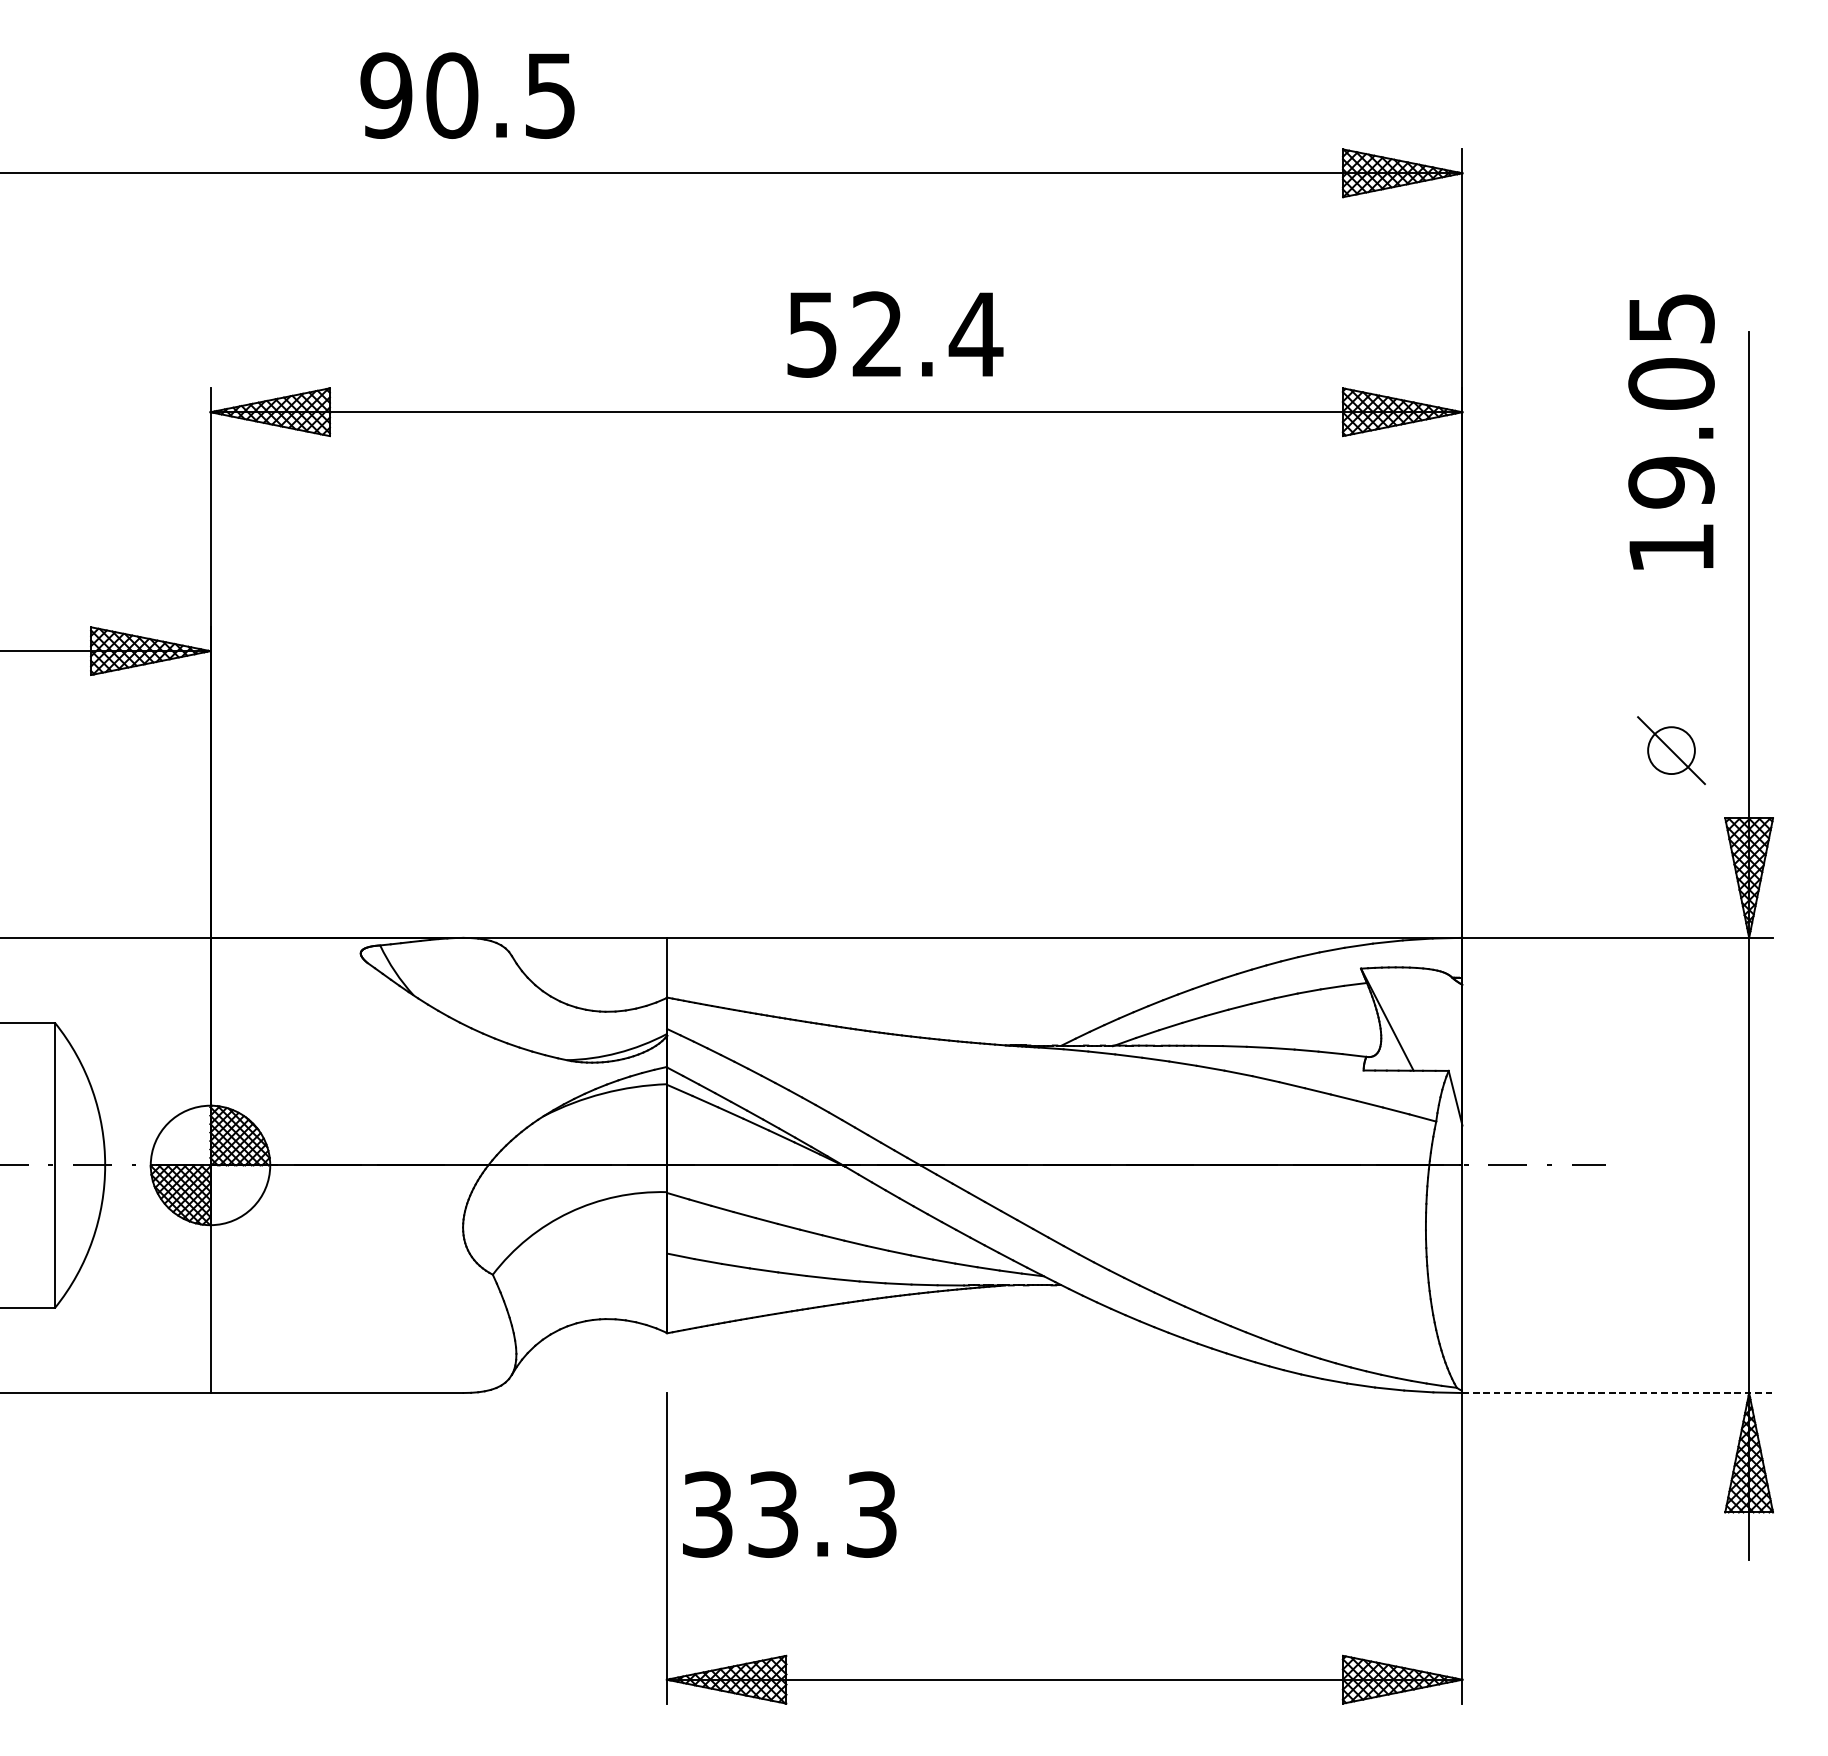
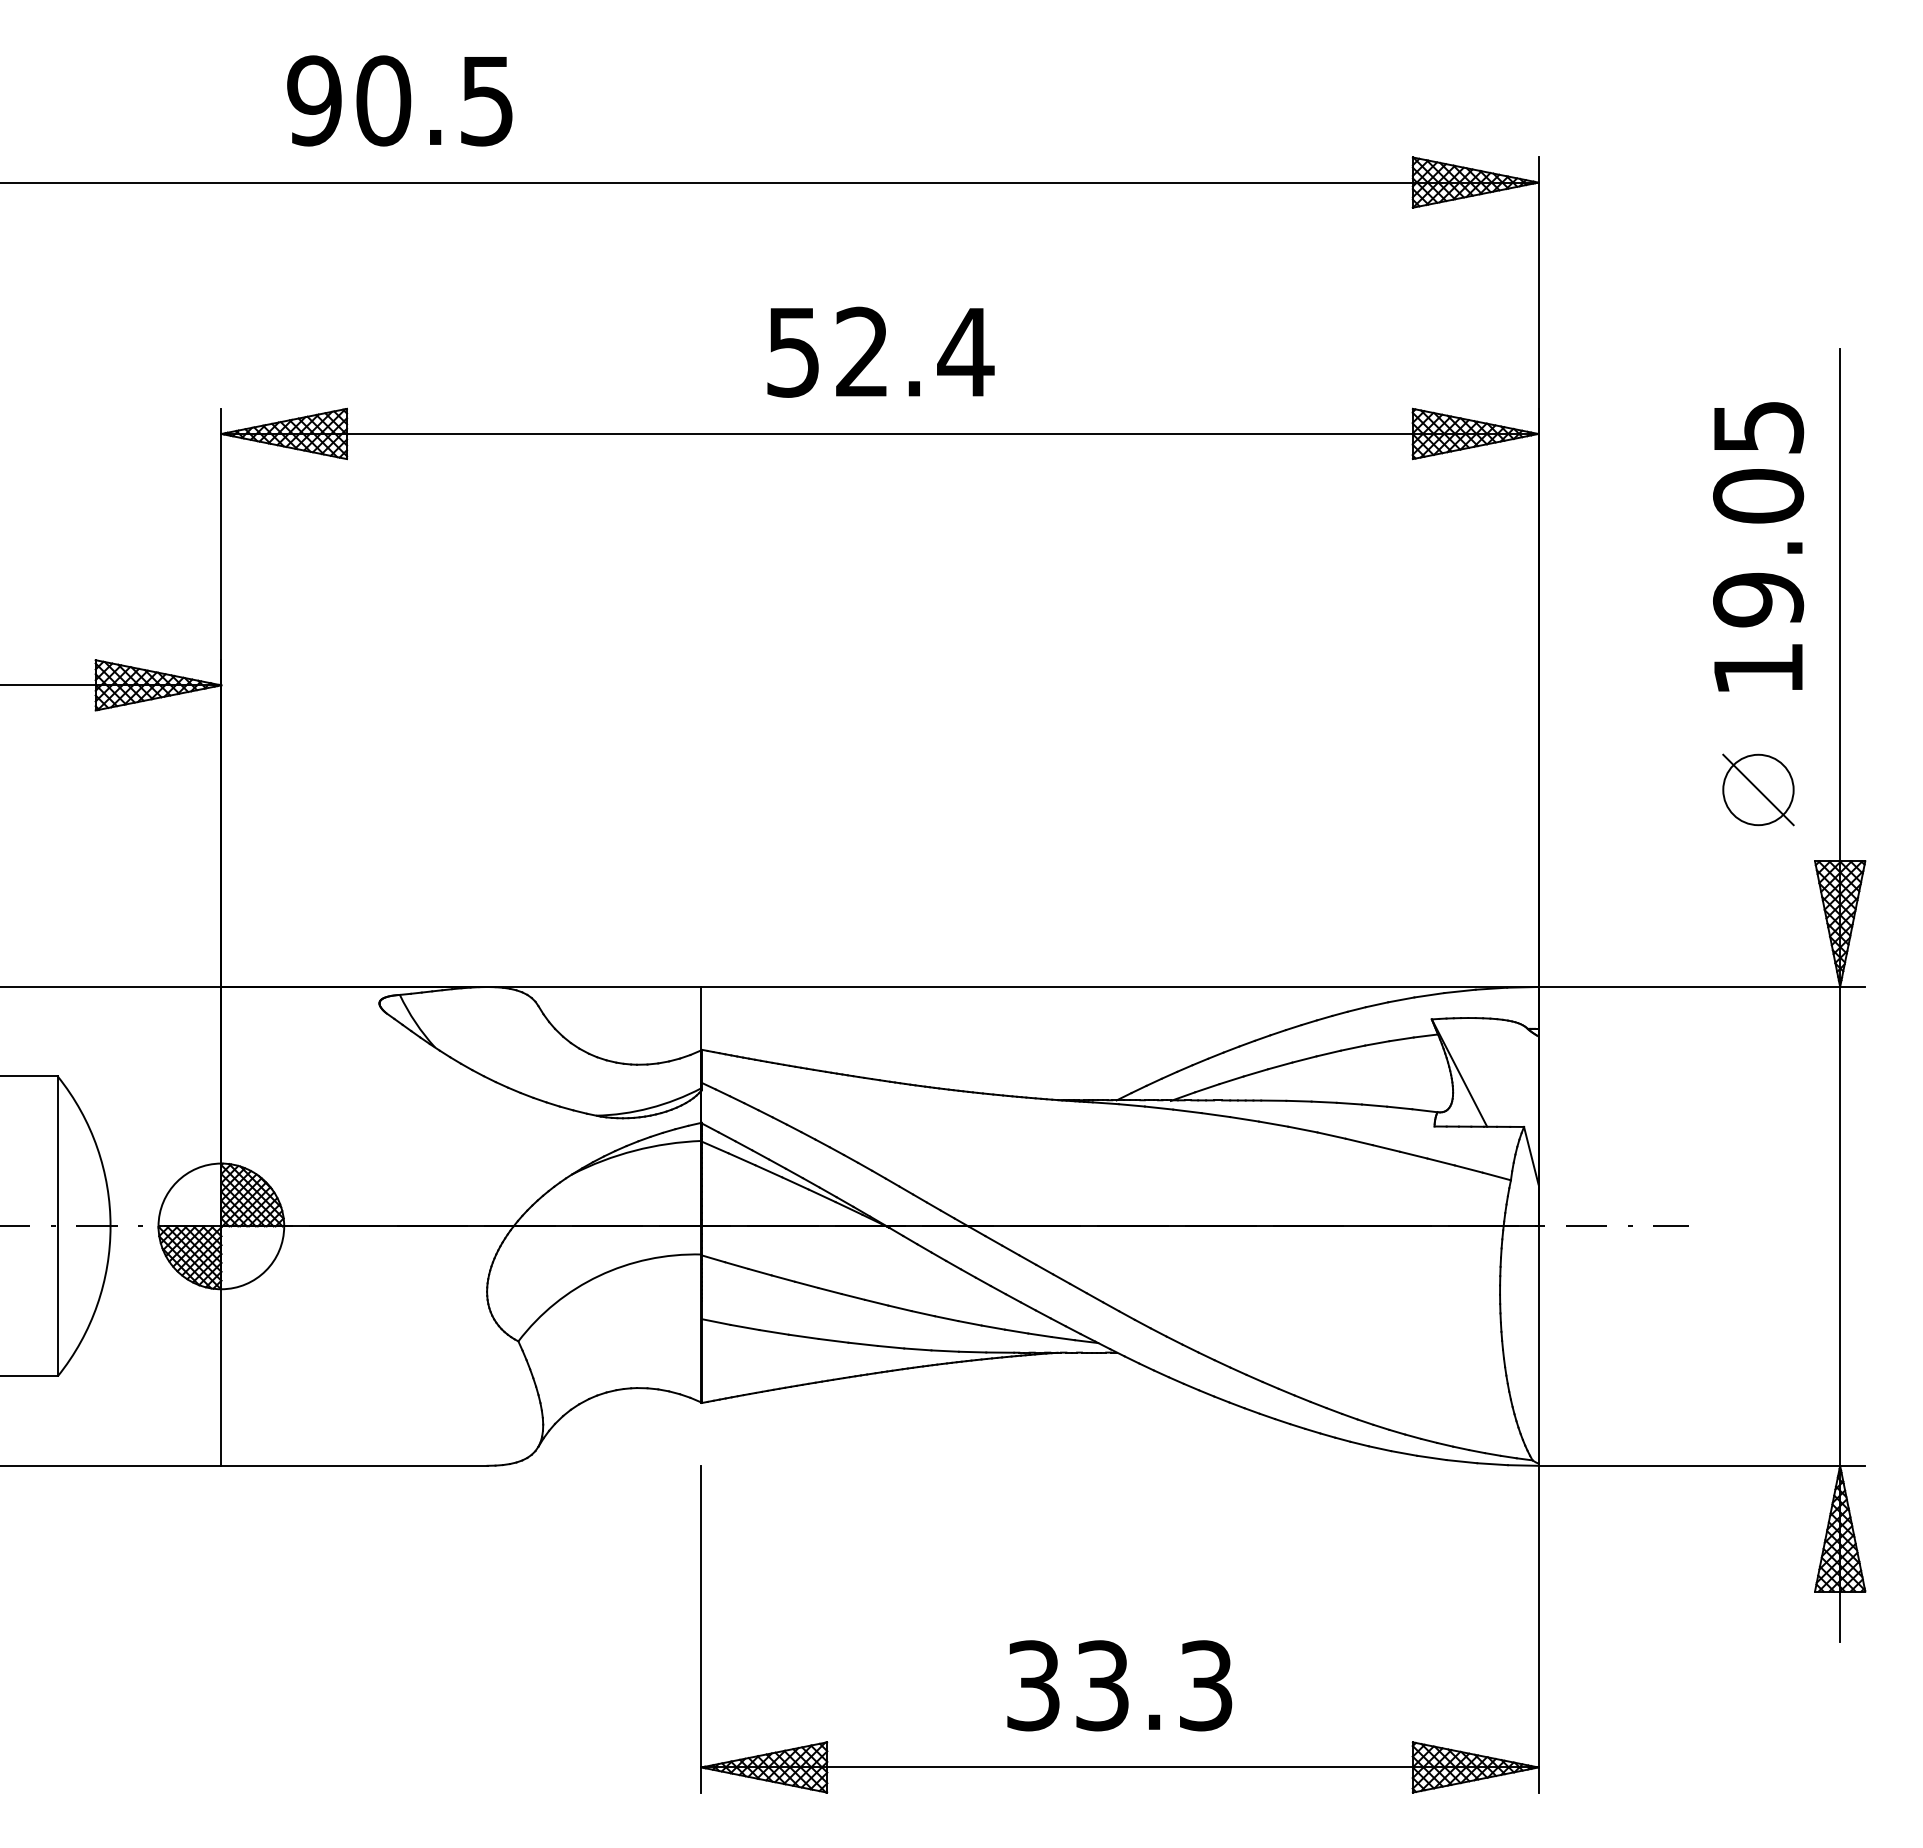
text: (467, 95) -> (399, 100), moved
text: (894, 333) -> (880, 351), moved
text: (1671, 431) -> (1758, 546), moved
circle: (1671, 750) -> (1758, 789), size x1.43
line: (1618, 1392) -> (1702, 1465), dashed -> solid
text: (789, 1514) -> (1119, 1685), moved

